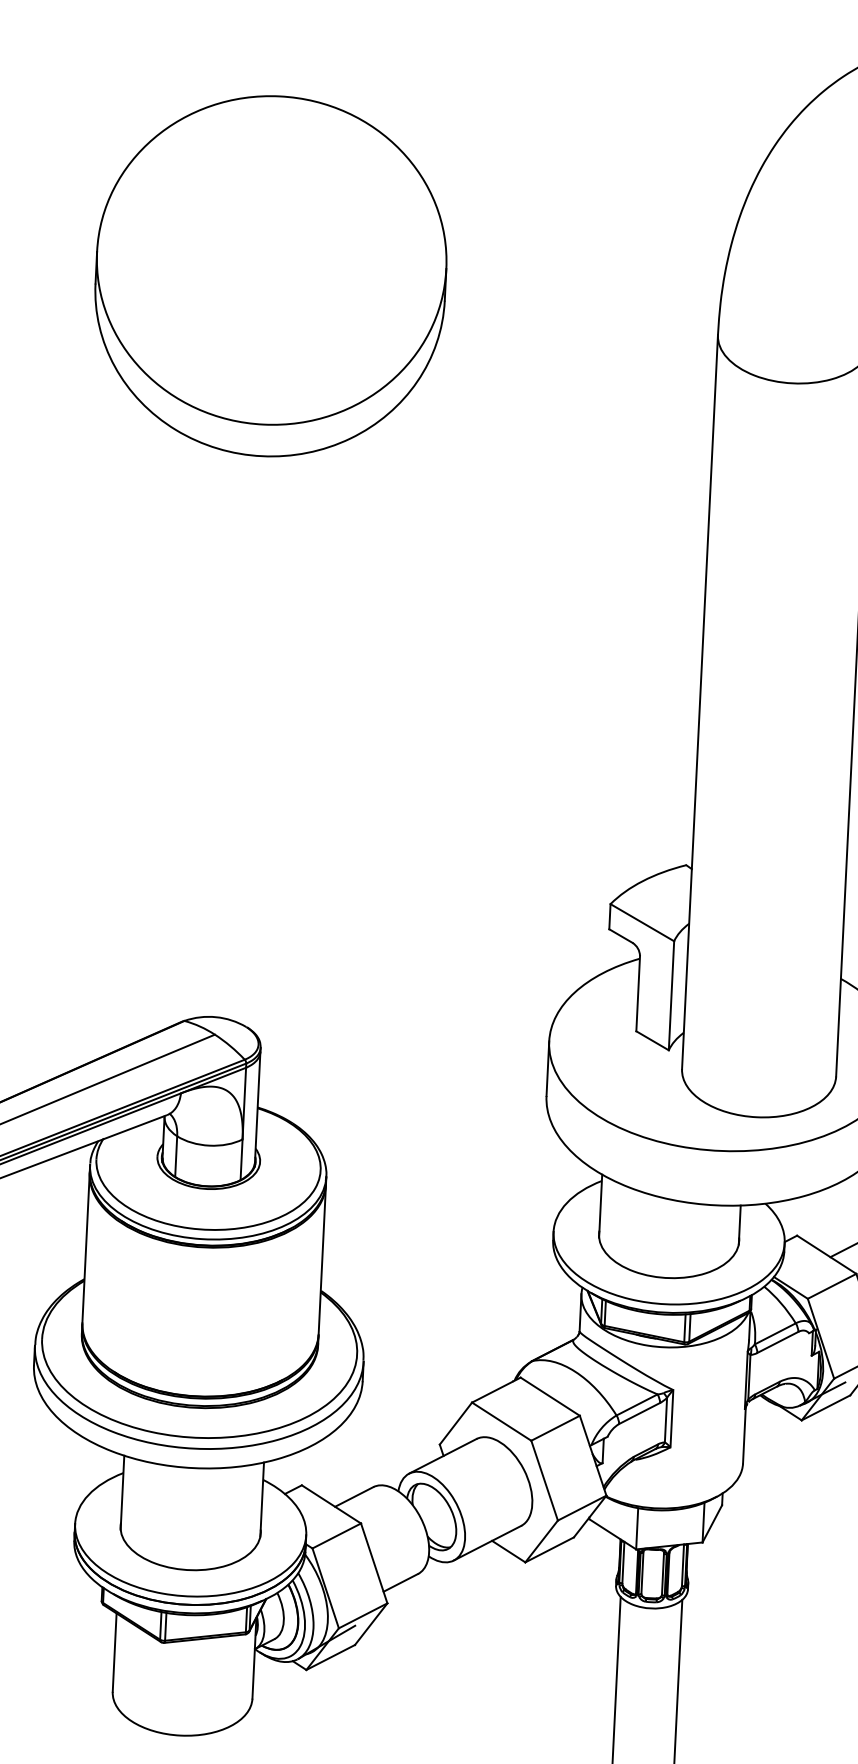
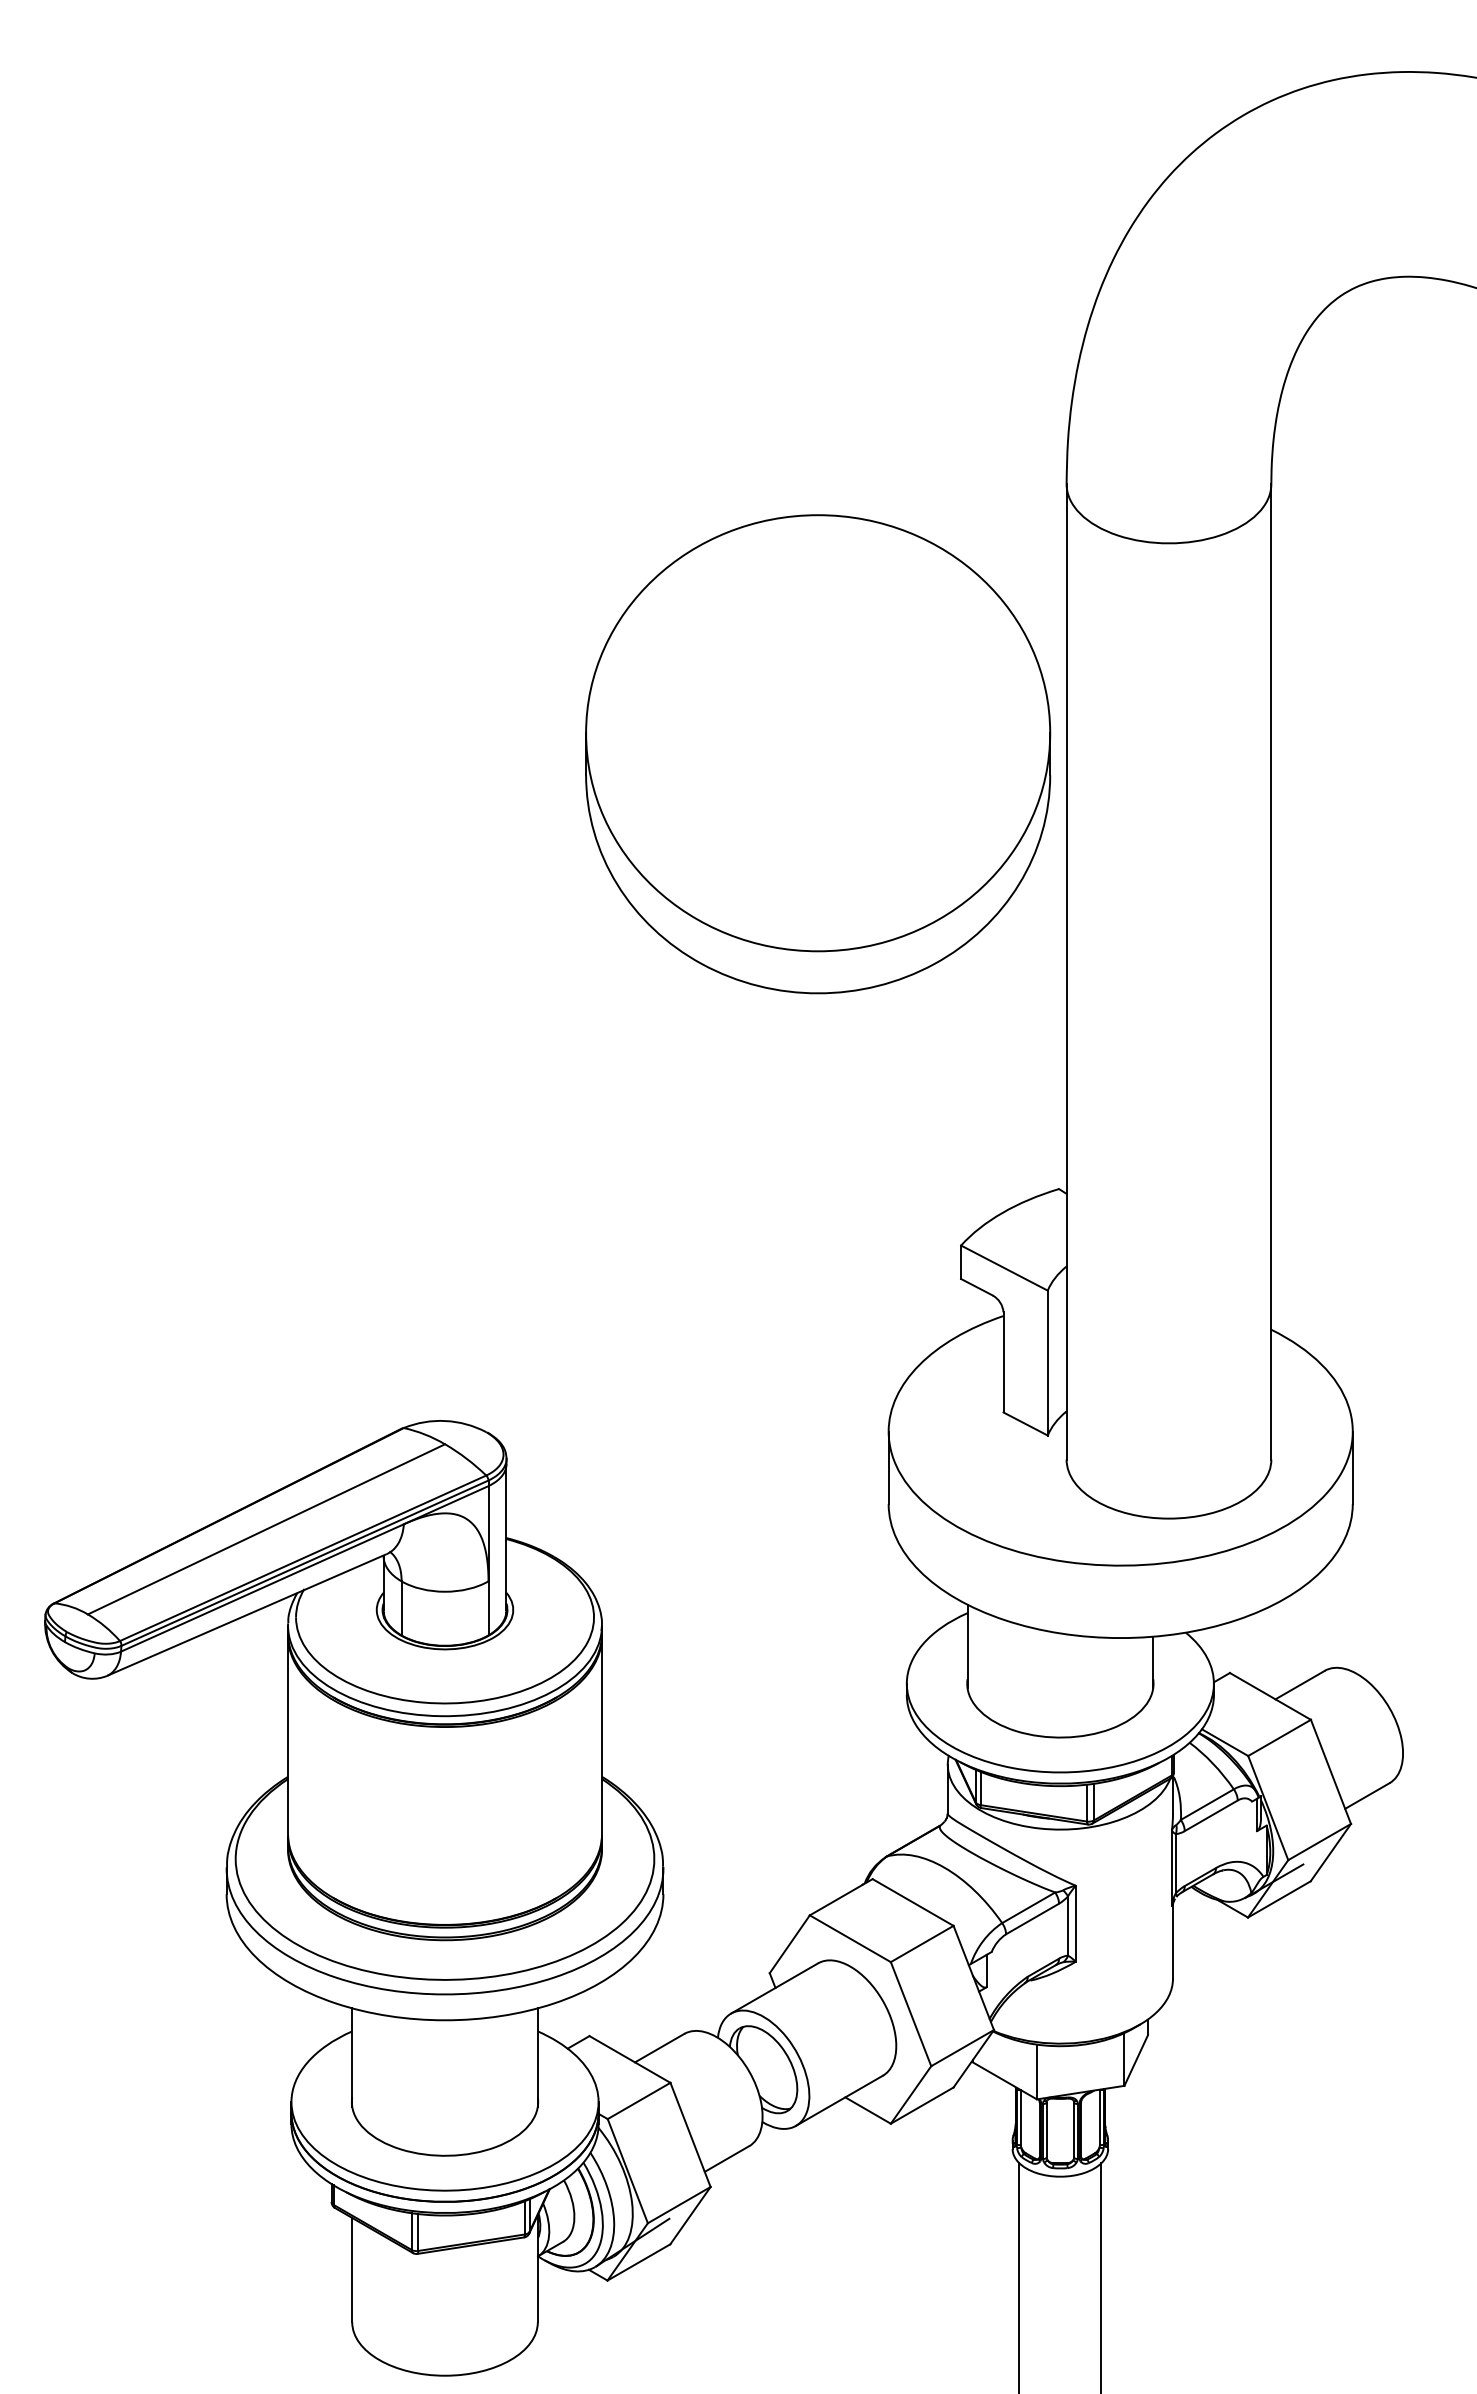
part: (271, 276) -> (818, 754), moved

